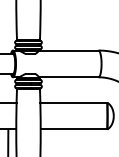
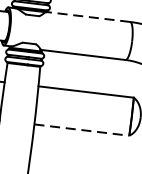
line: (68, 50) -> (87, 16), solid -> dashed
line: (74, 129) -> (82, 130), solid -> dashed

